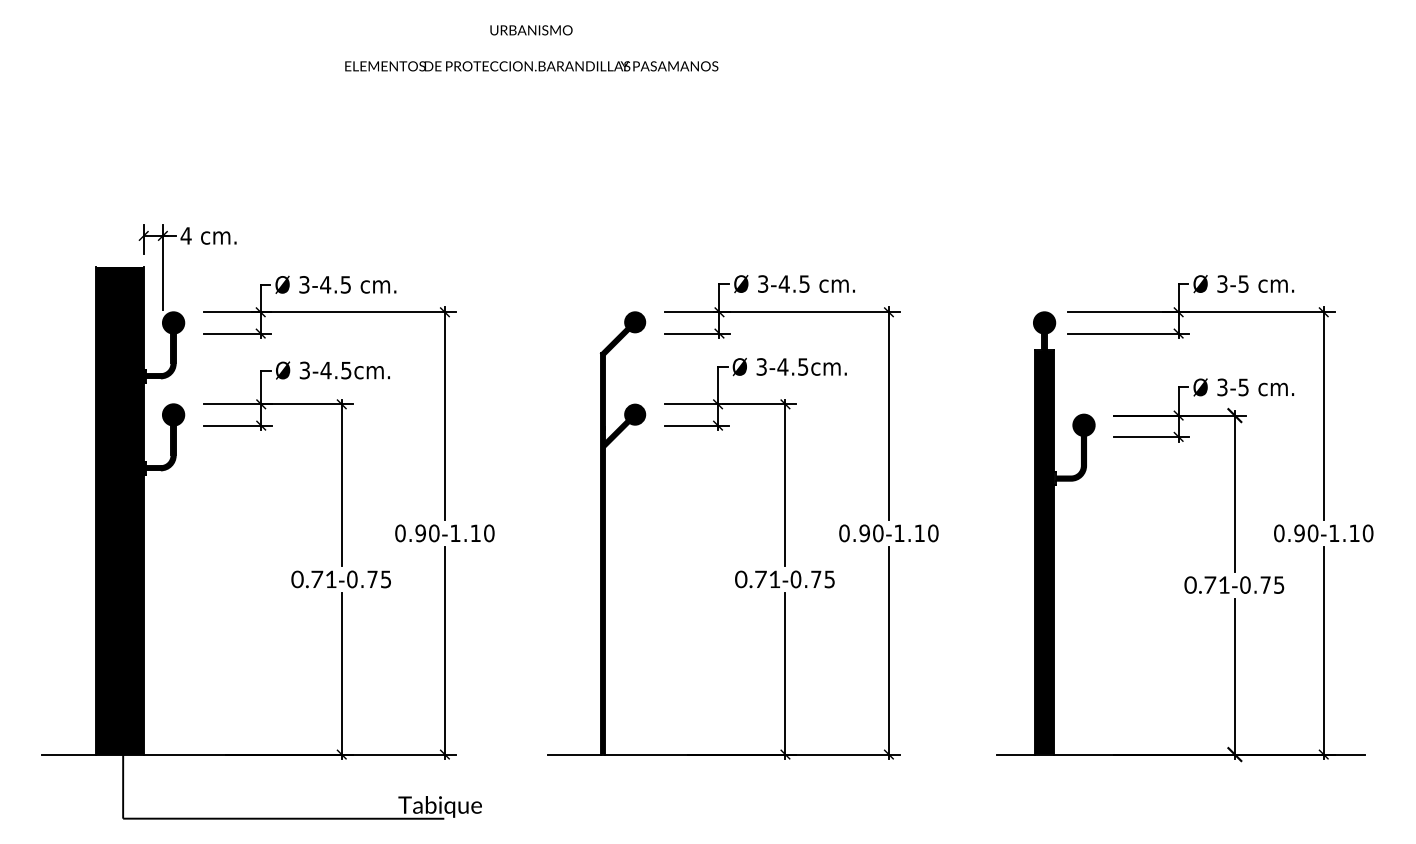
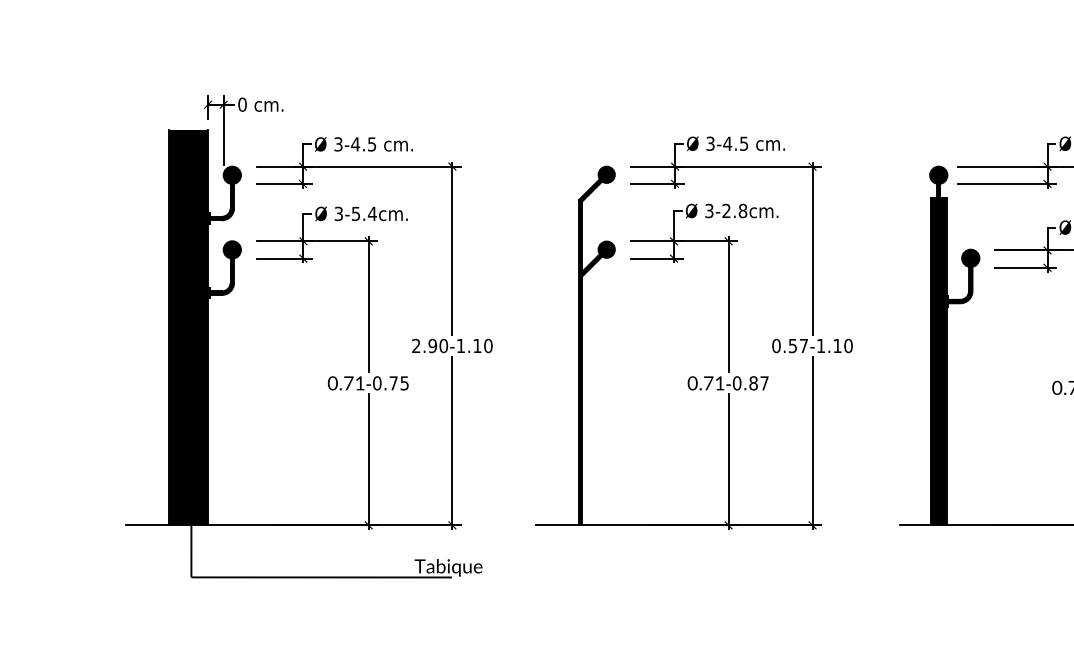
text: (185, 235) -> (241, 104), 4 -> 0
text: (792, 366) -> (734, 210), 3-4.5cm. -> 3-2.8cm.
text: (335, 370) -> (363, 213), 3-4.5cm. -> 3-5.4cm.
text: (400, 533) -> (416, 346), 0.90-1.10 -> 2.90-1.10
text: (871, 533) -> (798, 346), 0.90-1.10 -> 0.57-1.10
text: (822, 579) -> (758, 383), -0.75 -> -0.87

